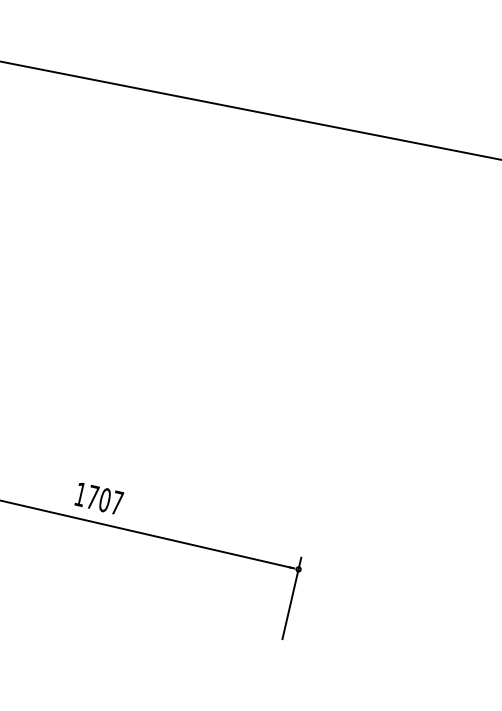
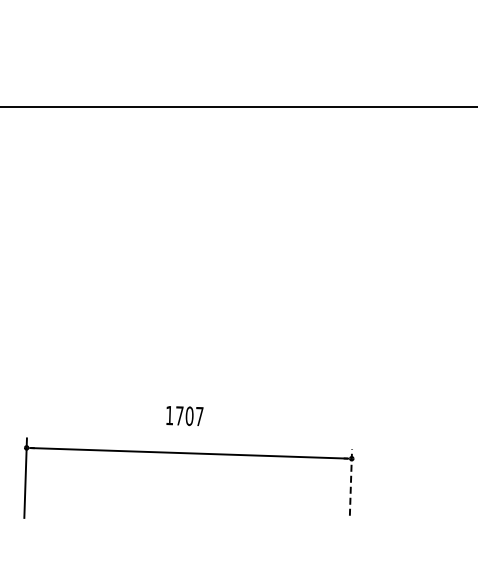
text: (98, 498) -> (184, 415), moved
line: (292, 597) -> (351, 481), solid -> dashed

